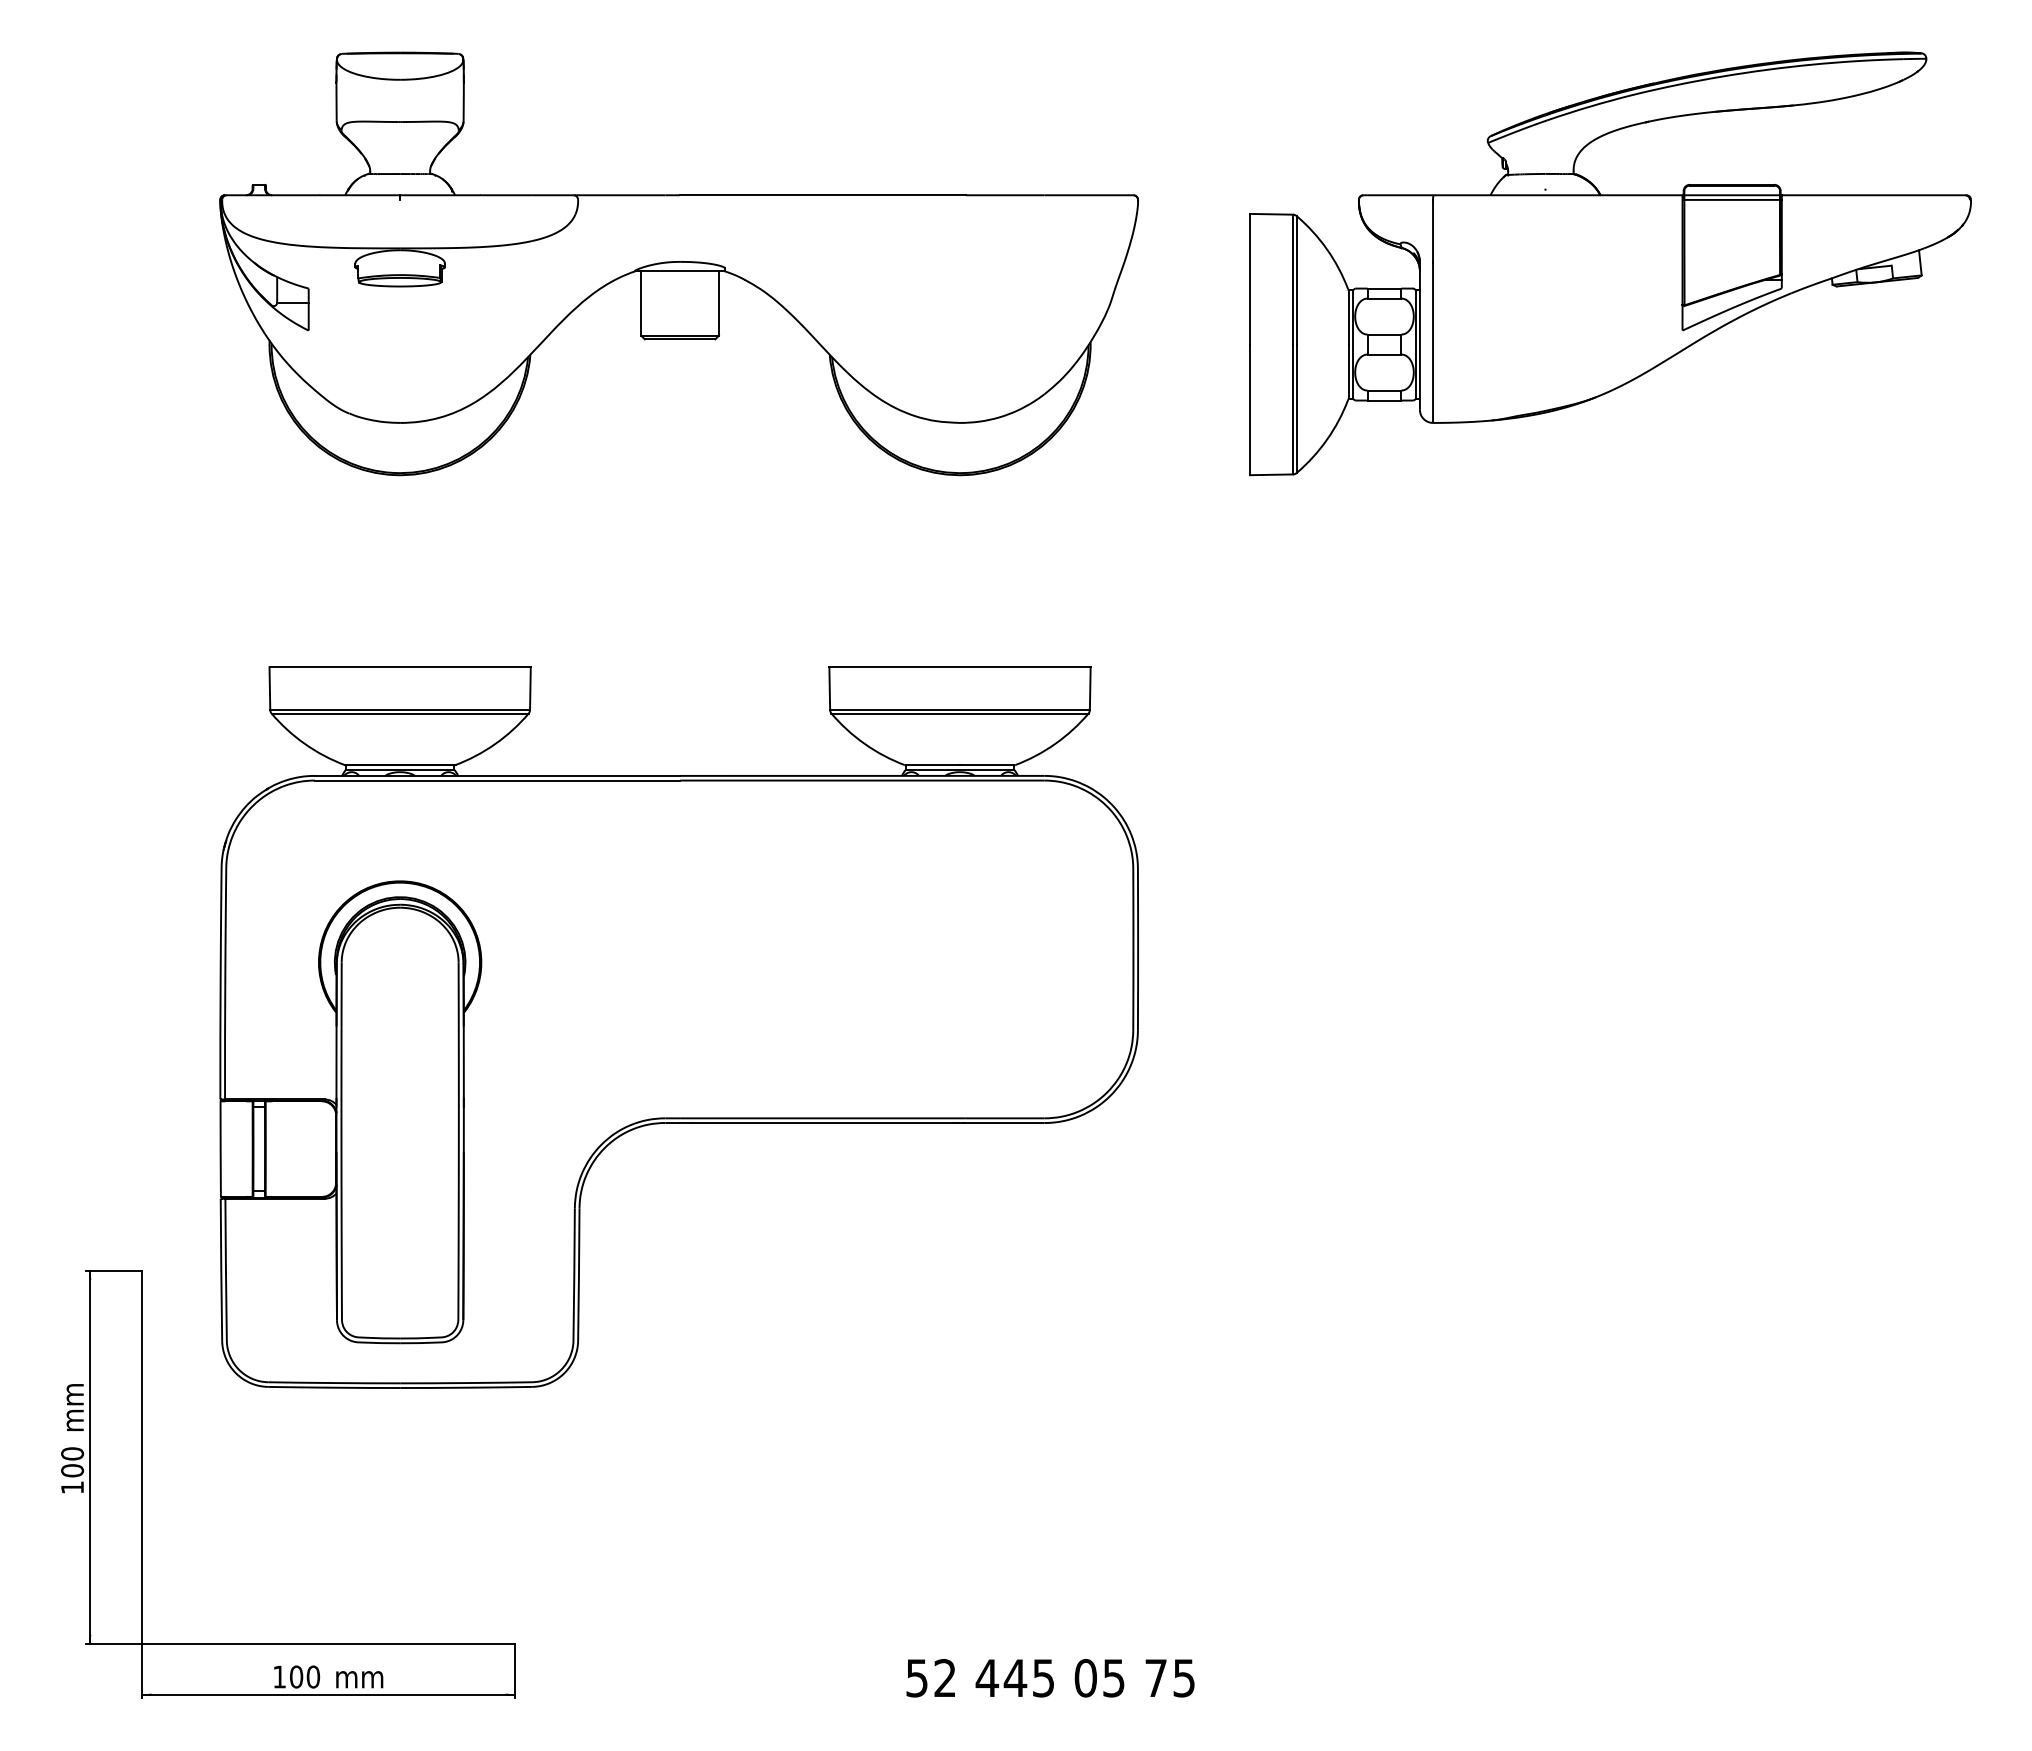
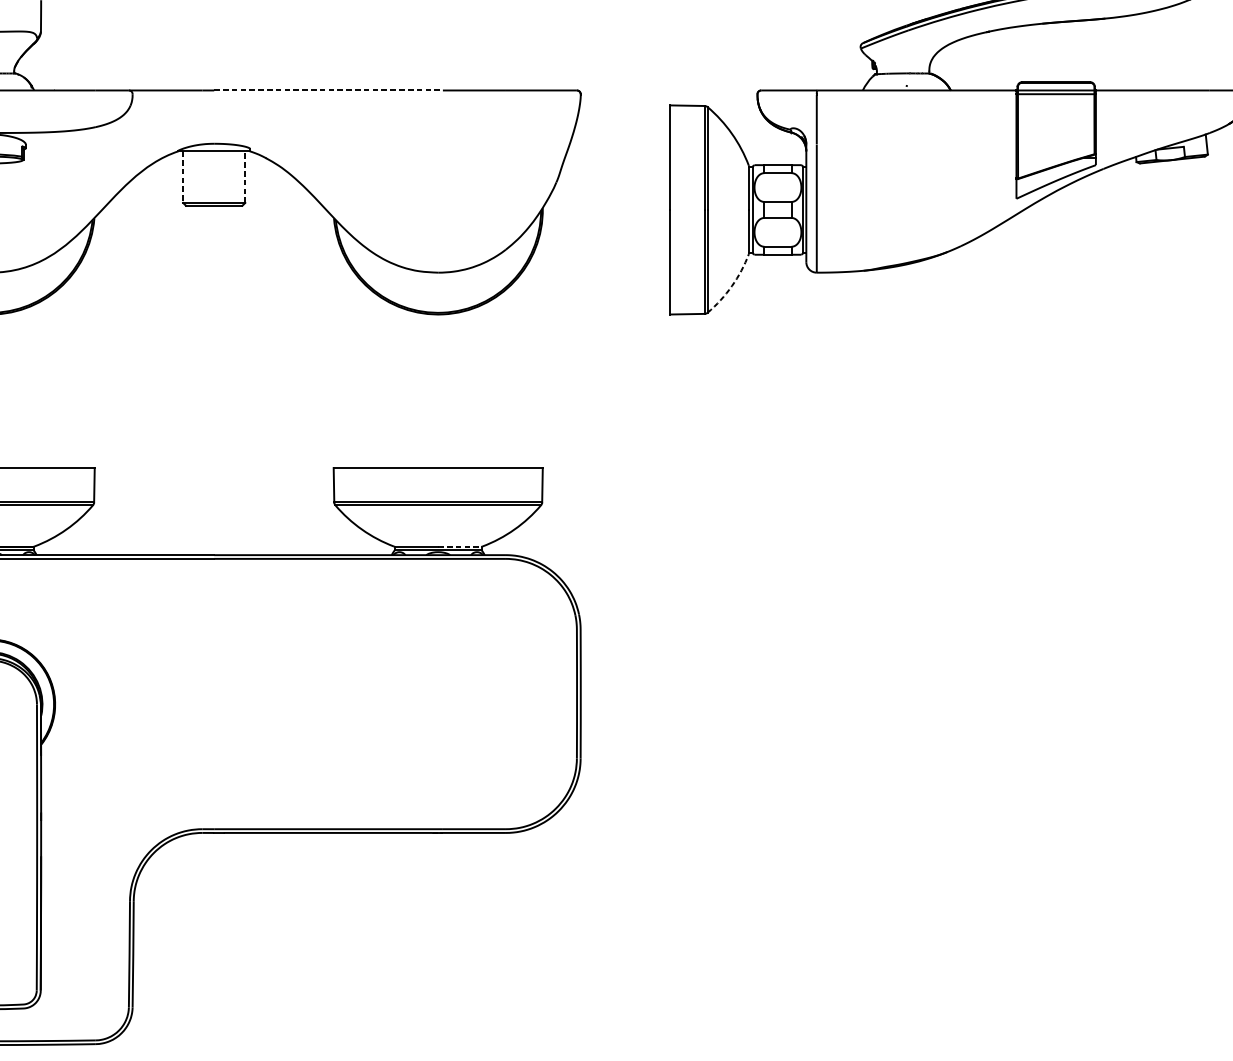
line: (822, 195) -> (328, 90), solid -> dashed
line: (718, 302) -> (244, 176), solid -> dashed
line: (641, 303) -> (183, 177), solid -> dashed
arc: (1327, 439) -> (732, 285), solid -> dashed
line: (987, 765) -> (460, 546), solid -> dashed

